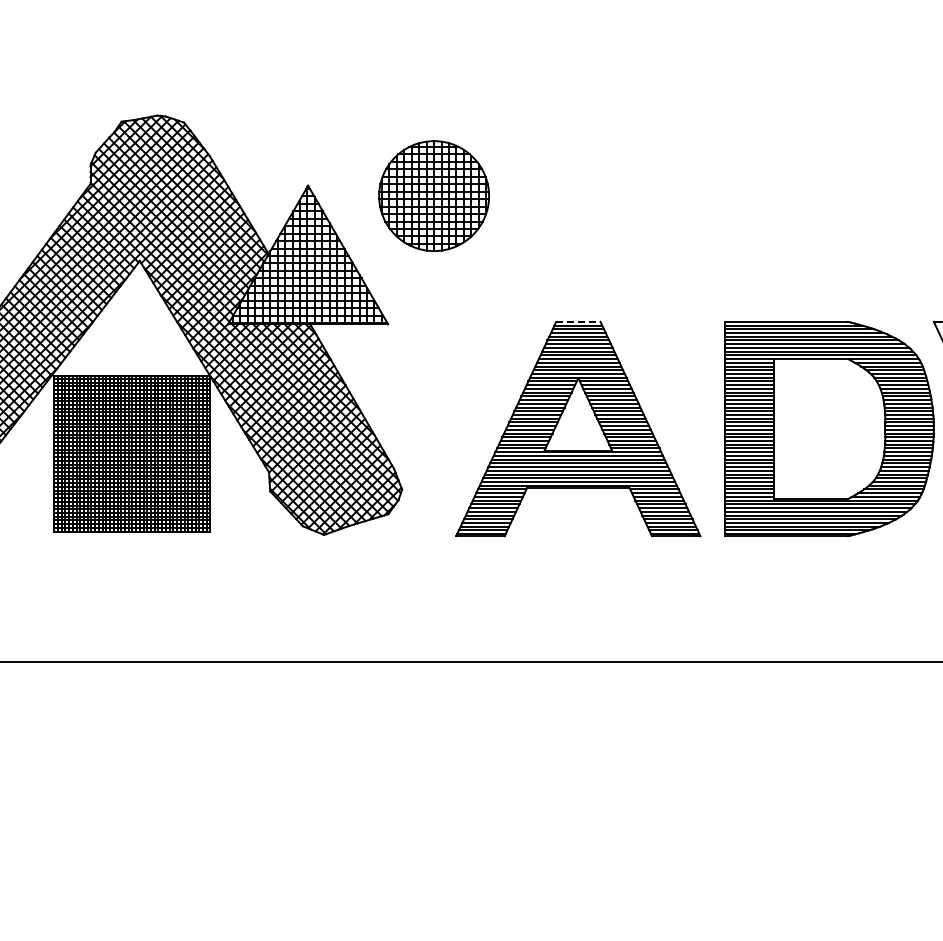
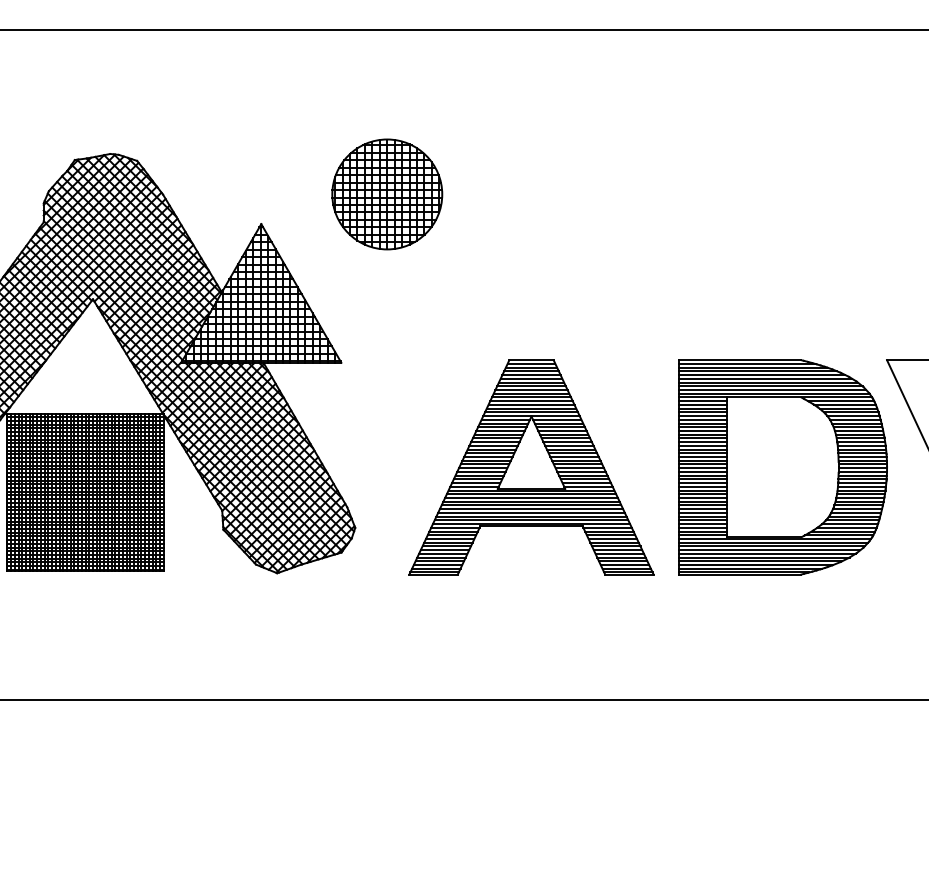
part: (433, 195) -> (386, 193), moved
line: (578, 321) -> (531, 359), dashed -> solid

